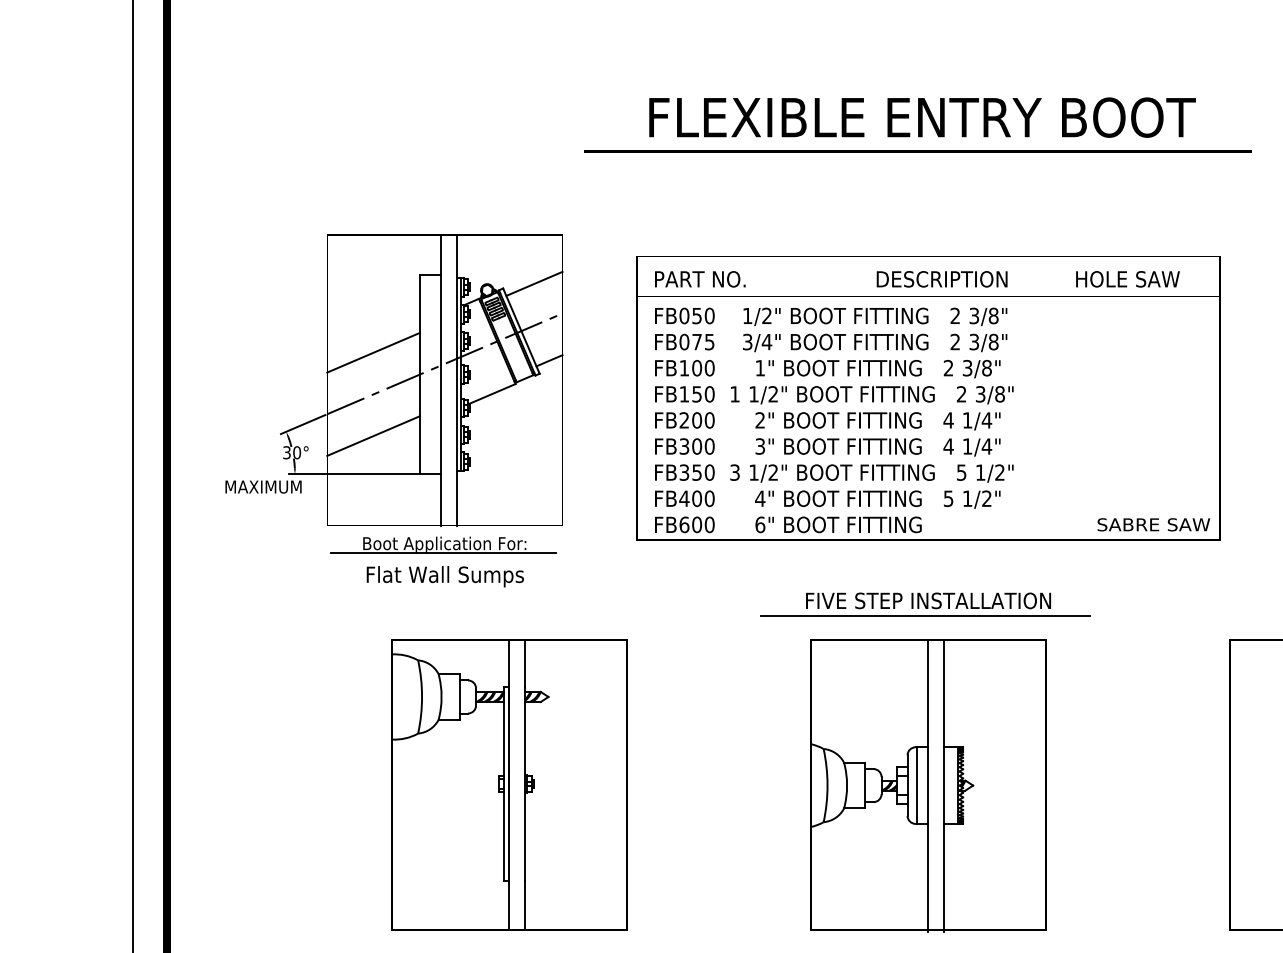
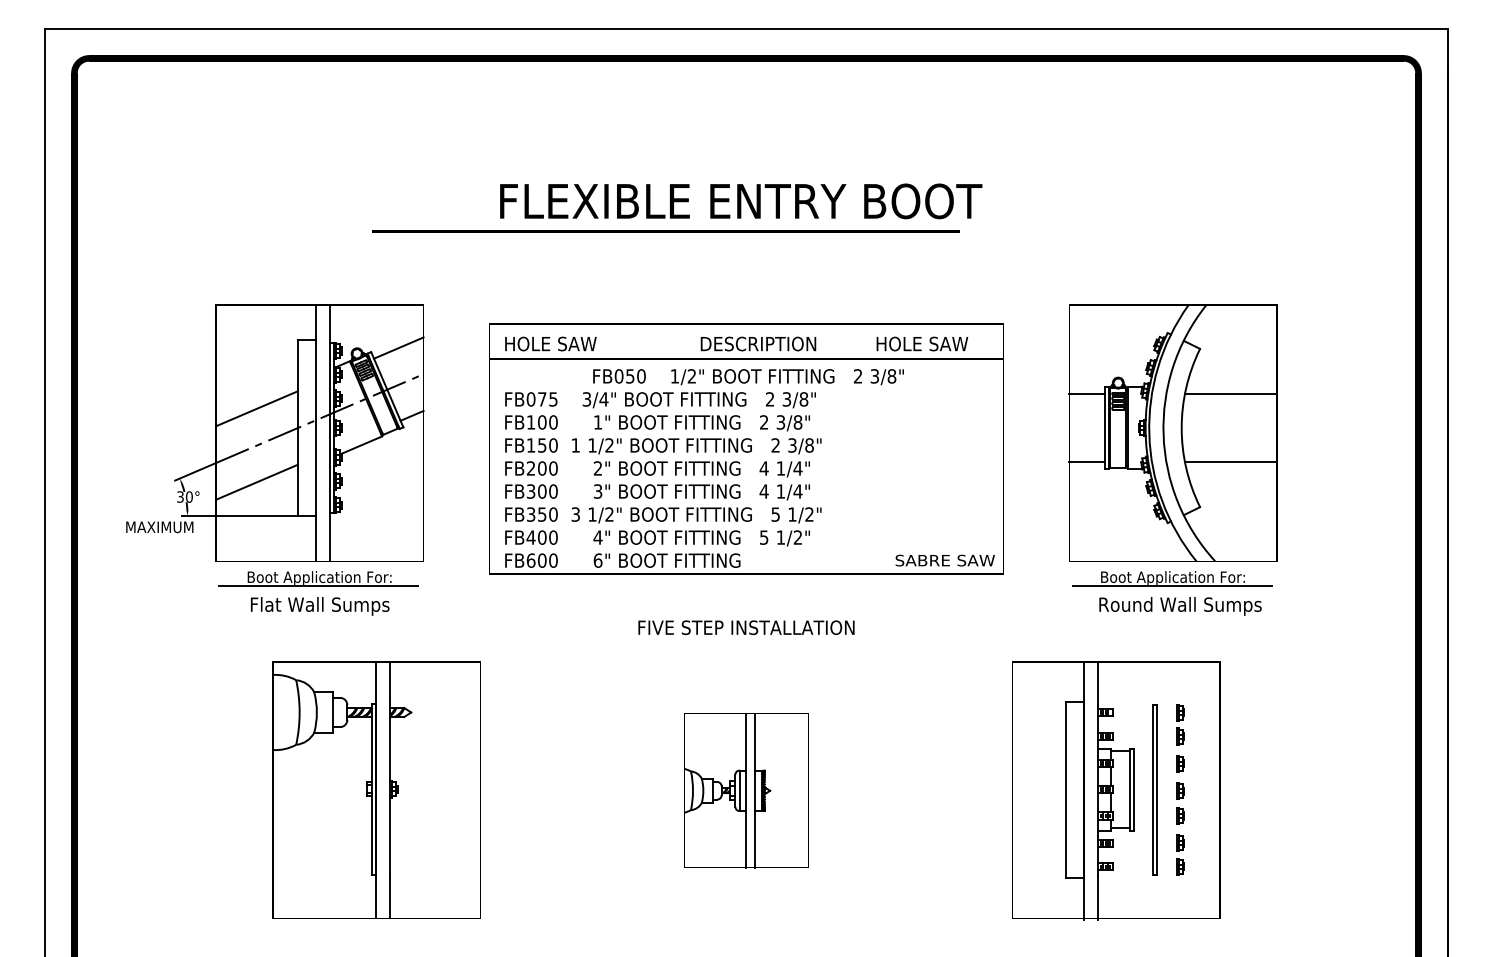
line: (917, 151) -> (665, 231), moved
text: (707, 278) -> (551, 343), PART NO. -> HOLE SAW
text: (831, 317) -> (748, 377), moved
line: (926, 616) -> (744, 641), removed
part: (928, 785) -> (746, 790), size x0.6

